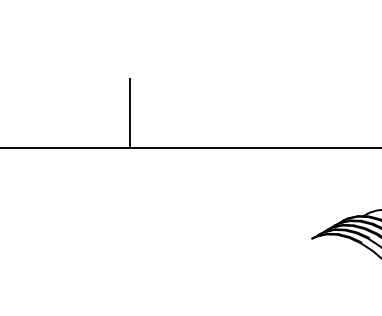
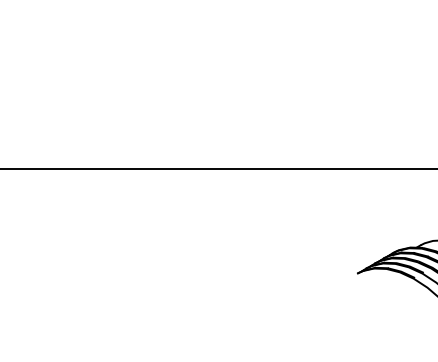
line: (130, 113) -> (149, 129), removed

